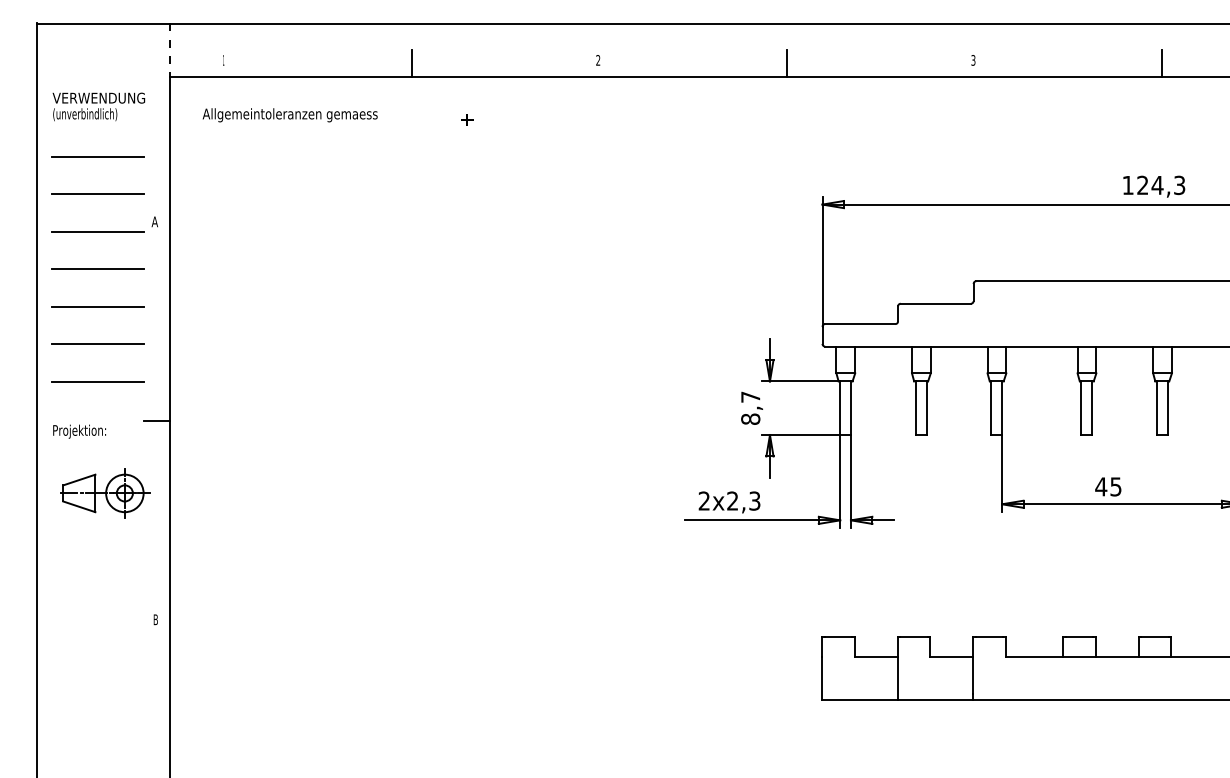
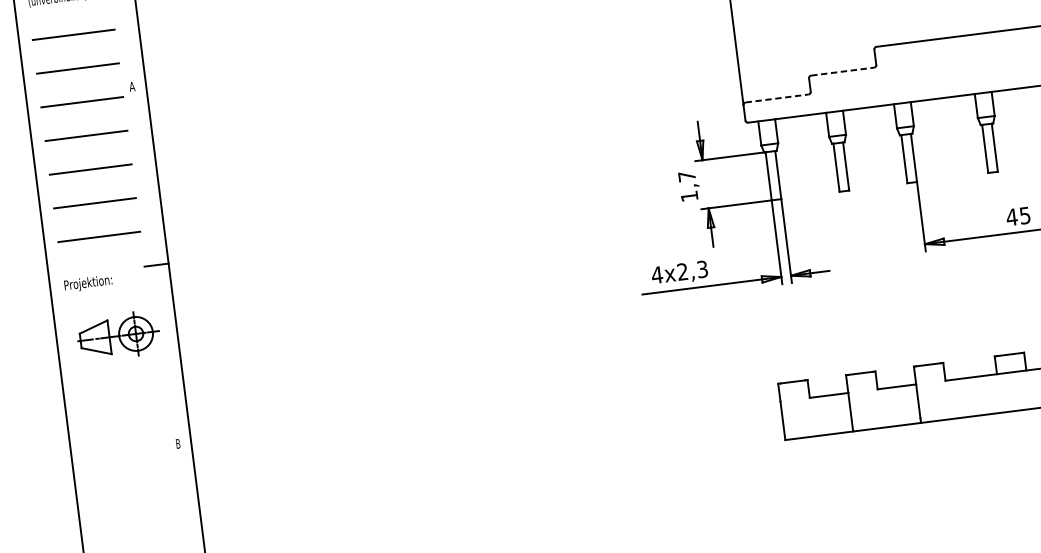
line: (936, 303) -> (843, 71), solid -> dashed
line: (860, 324) -> (777, 98), solid -> dashed
text: (750, 418) -> (689, 195), 8,7 -> 1,7
text: (704, 500) -> (657, 274), 2x2,3 -> 4x2,3

